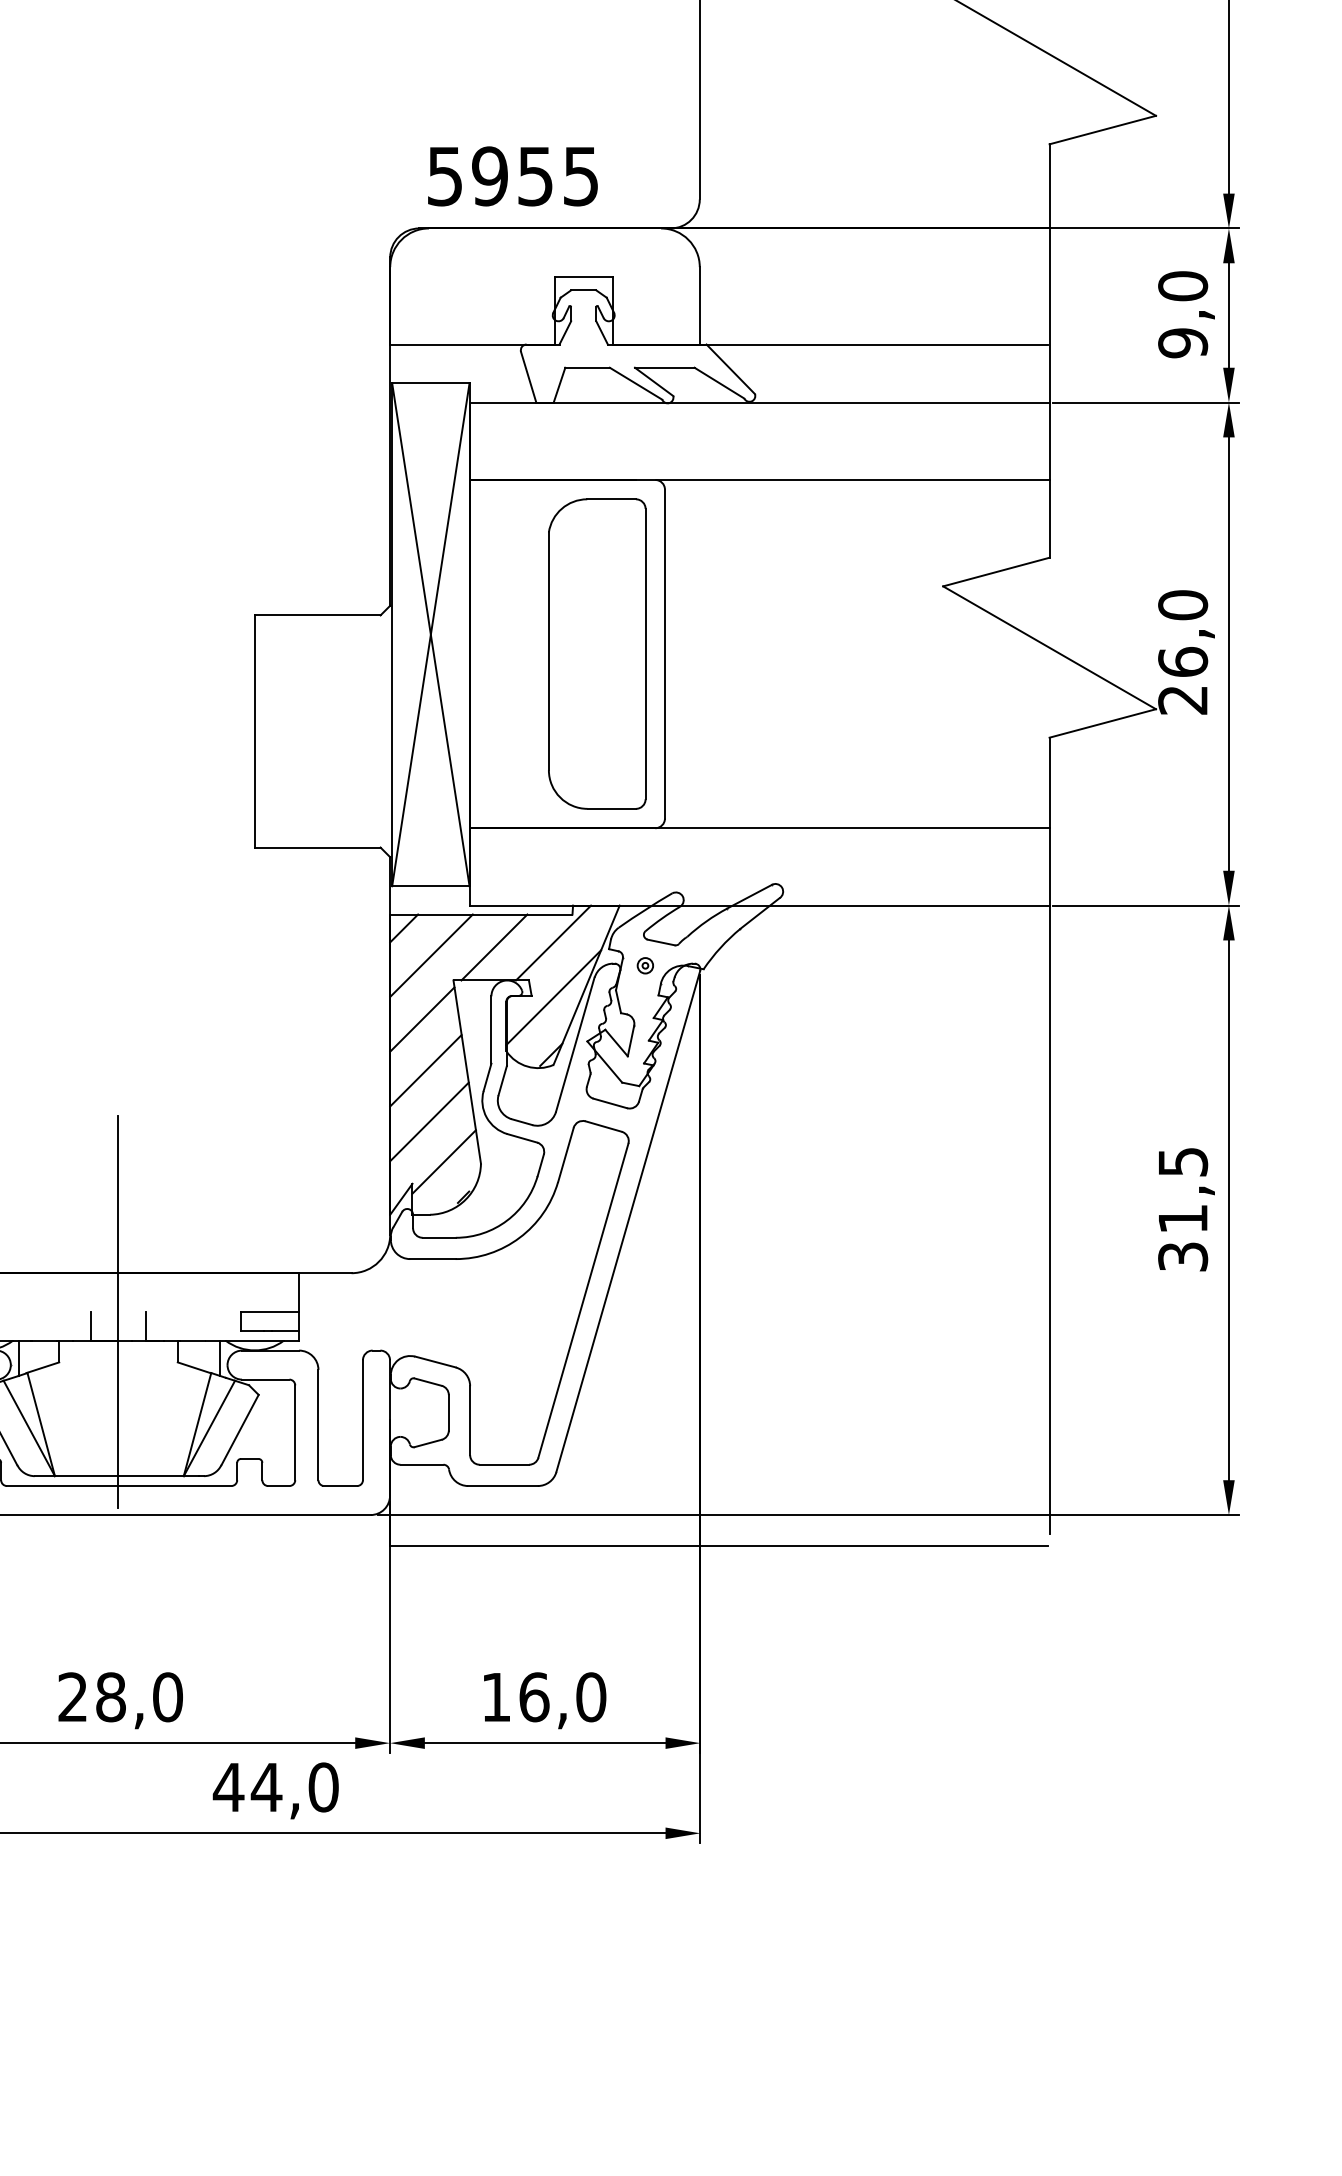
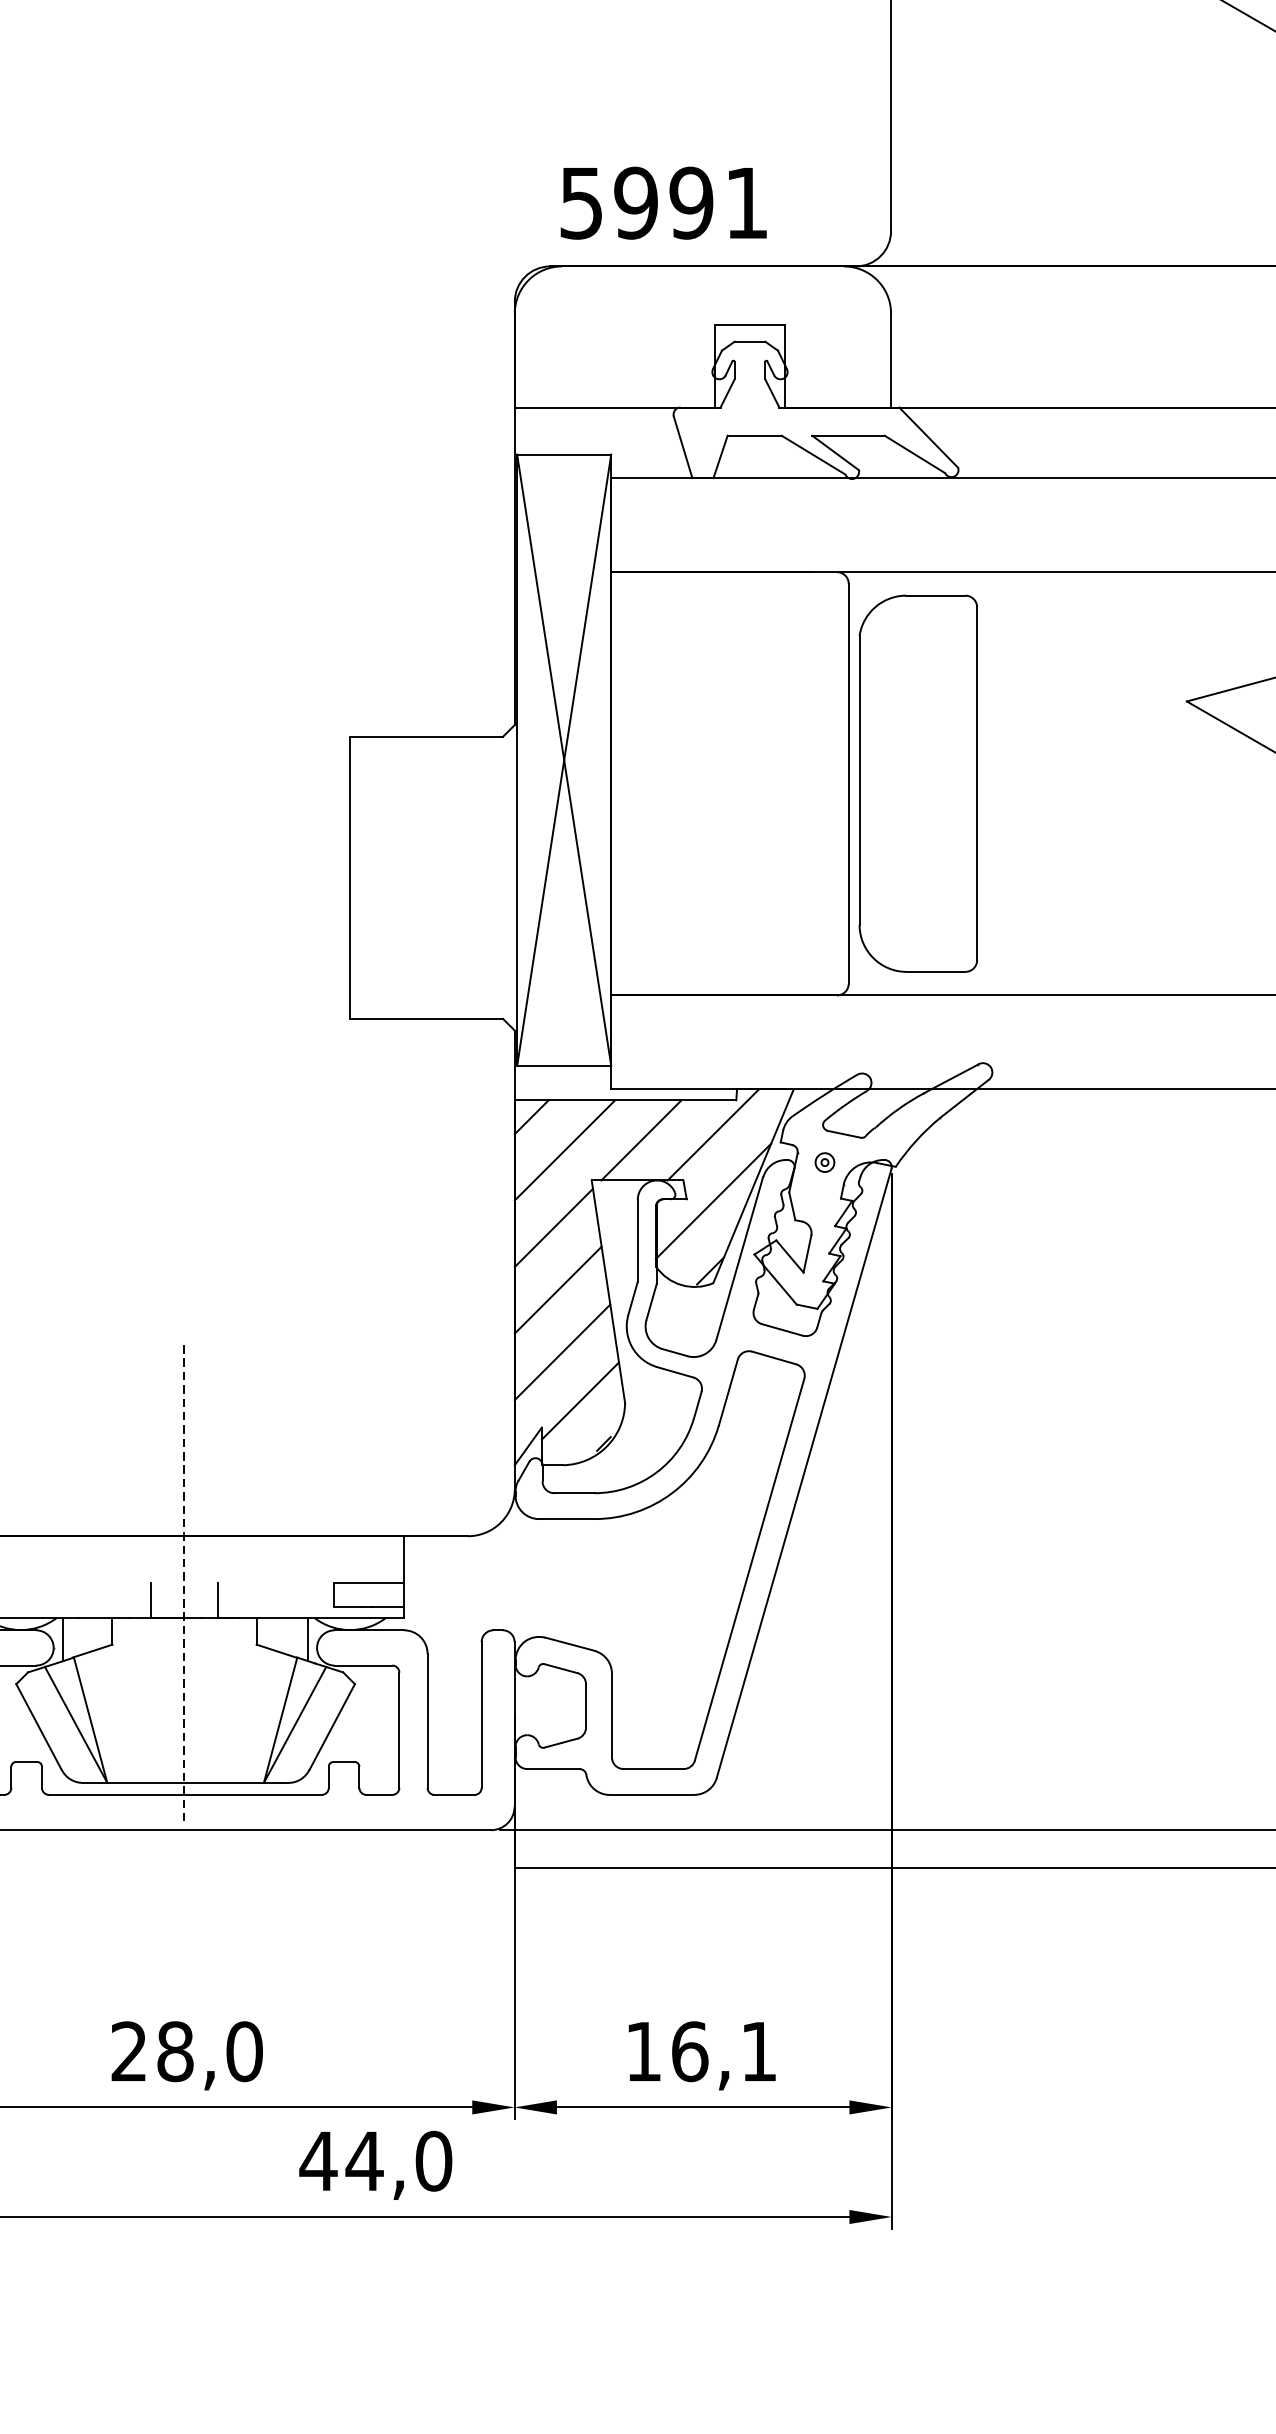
text: (557, 176) -> (718, 203), 955 -> 991
part: (597, 653) -> (918, 783), moved
line: (118, 1311) -> (184, 1582), solid -> dashed
text: (591, 1697) -> (759, 2051), 16,0 -> 16,1

